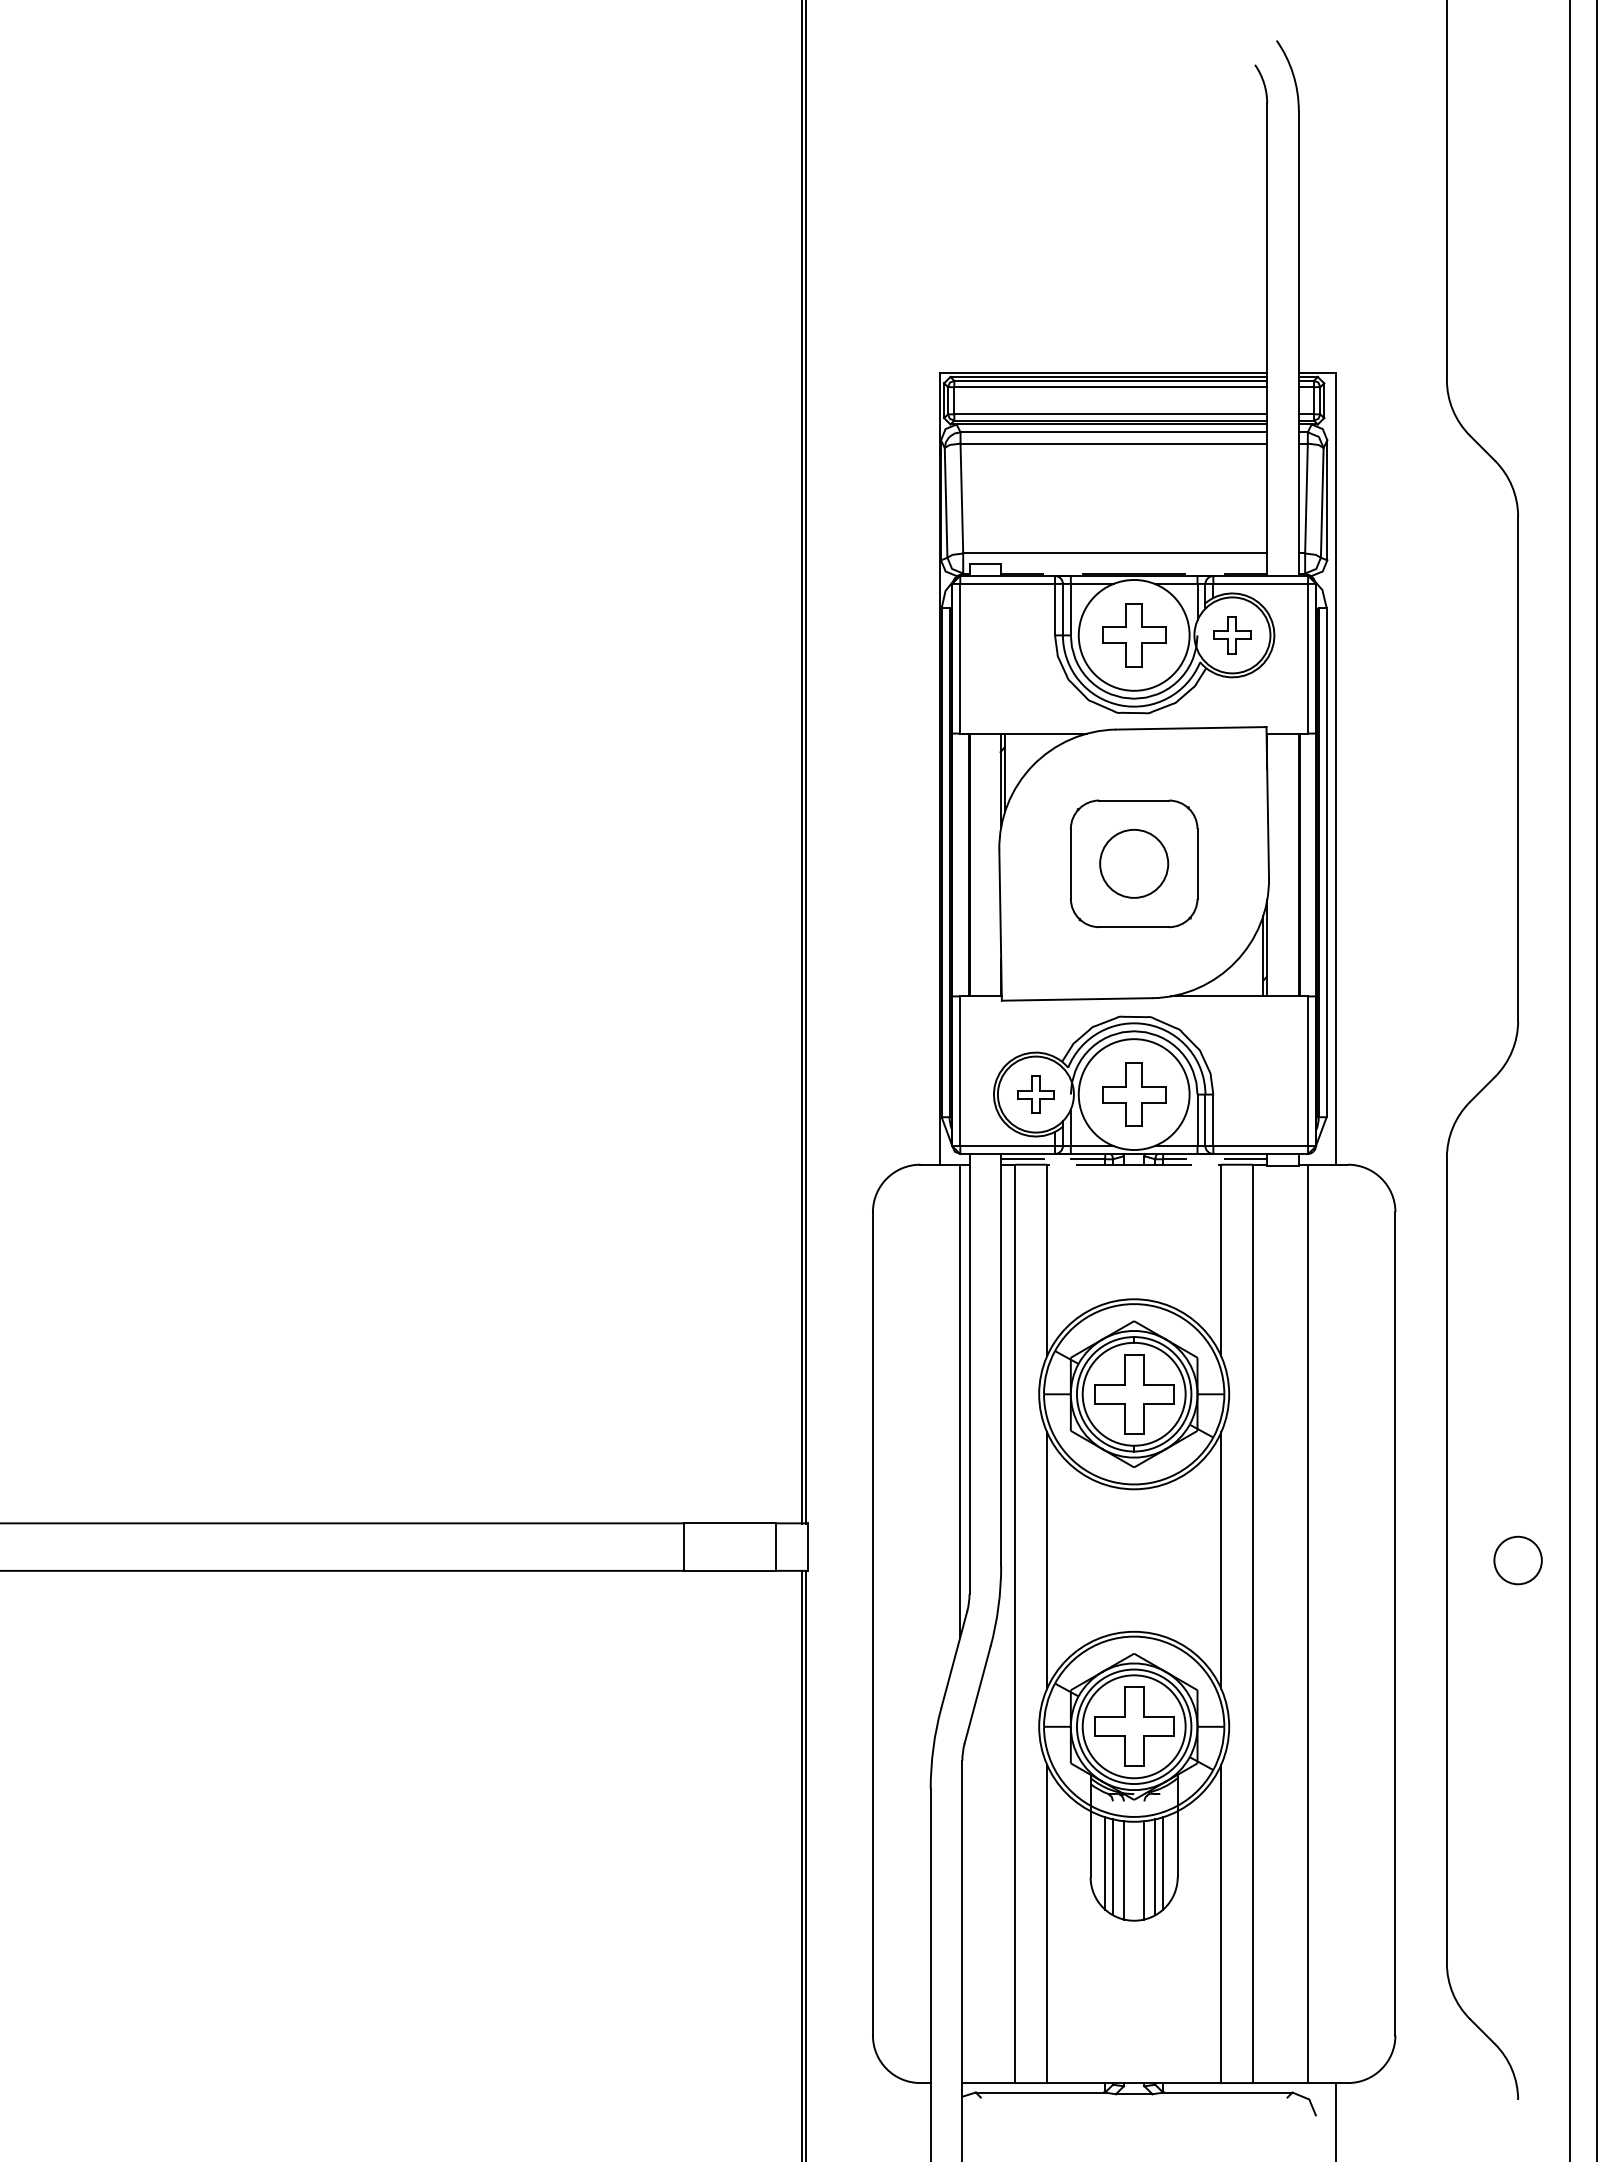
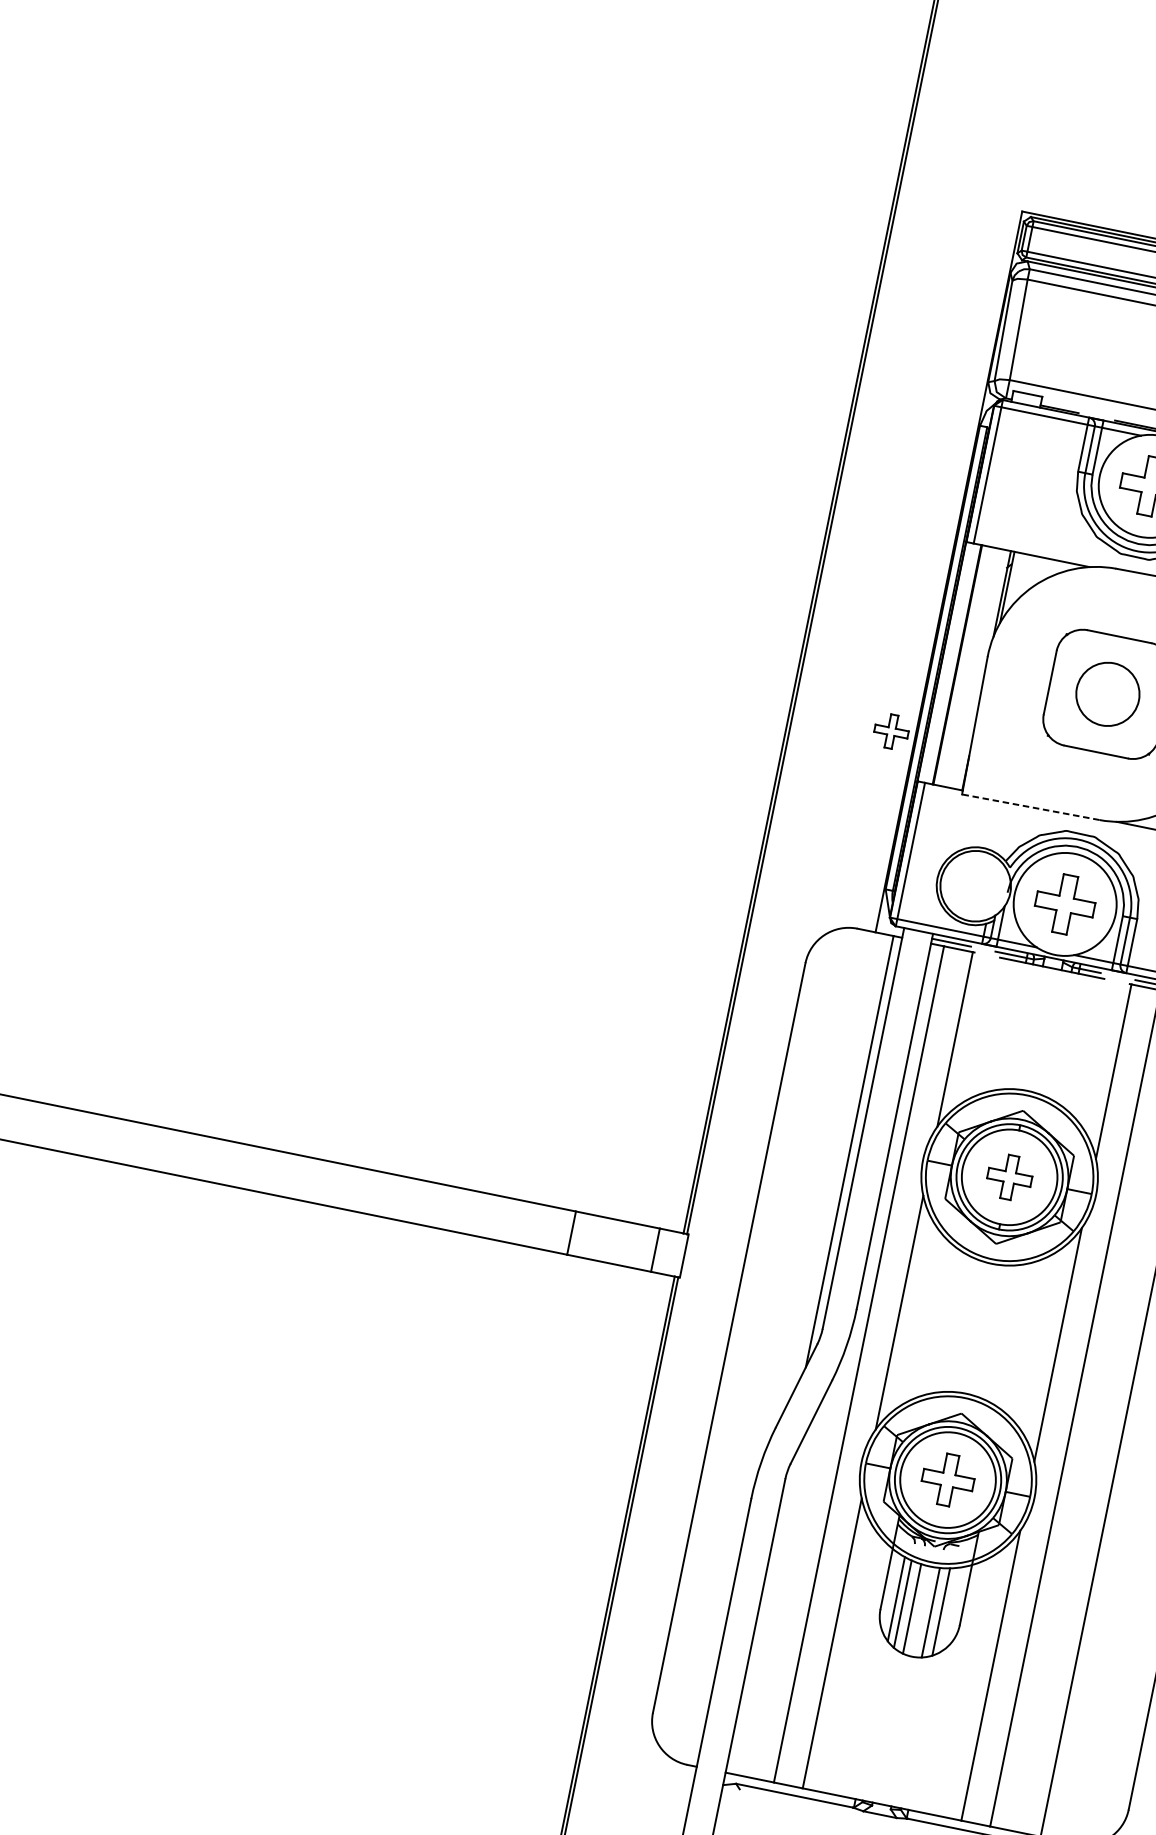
line: (1076, 999) -> (1030, 807), solid -> dashed
part: (1035, 1094) -> (891, 731), moved
part: (1134, 1394) -> (1009, 1177), size x0.6
part: (1134, 1726) -> (948, 1479), size x0.7
line: (1163, 1863) -> (949, 1610), removed

